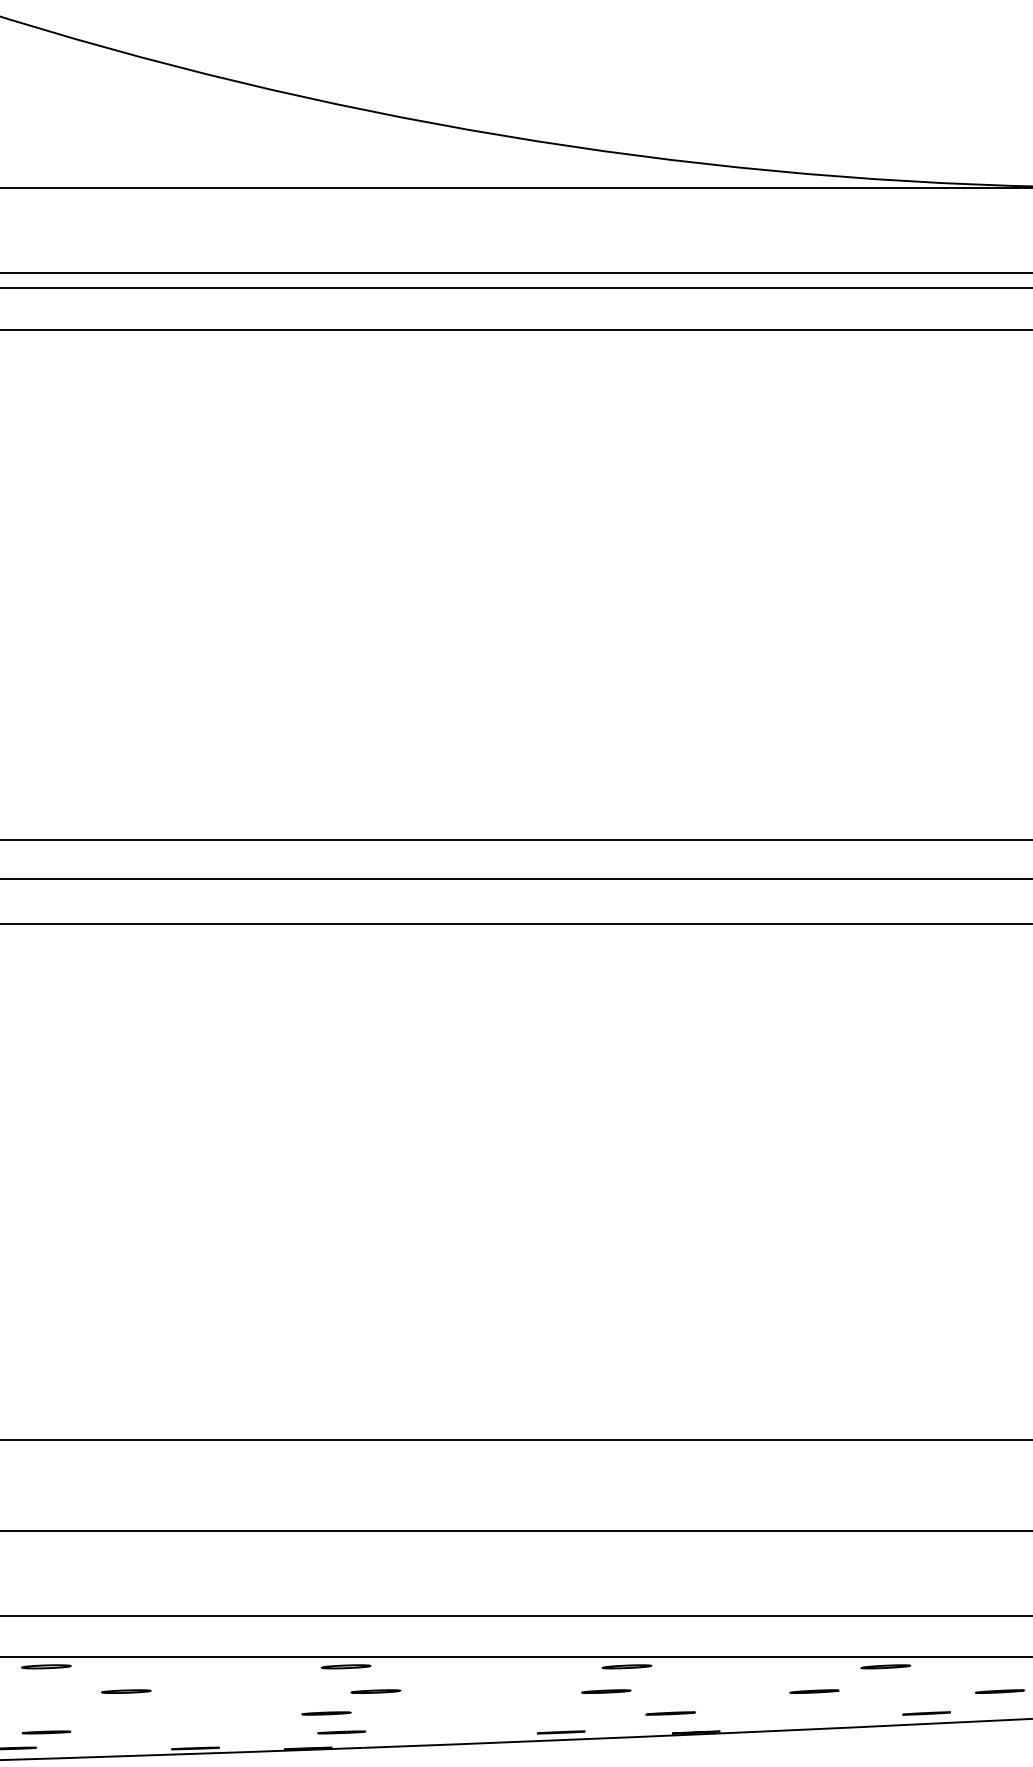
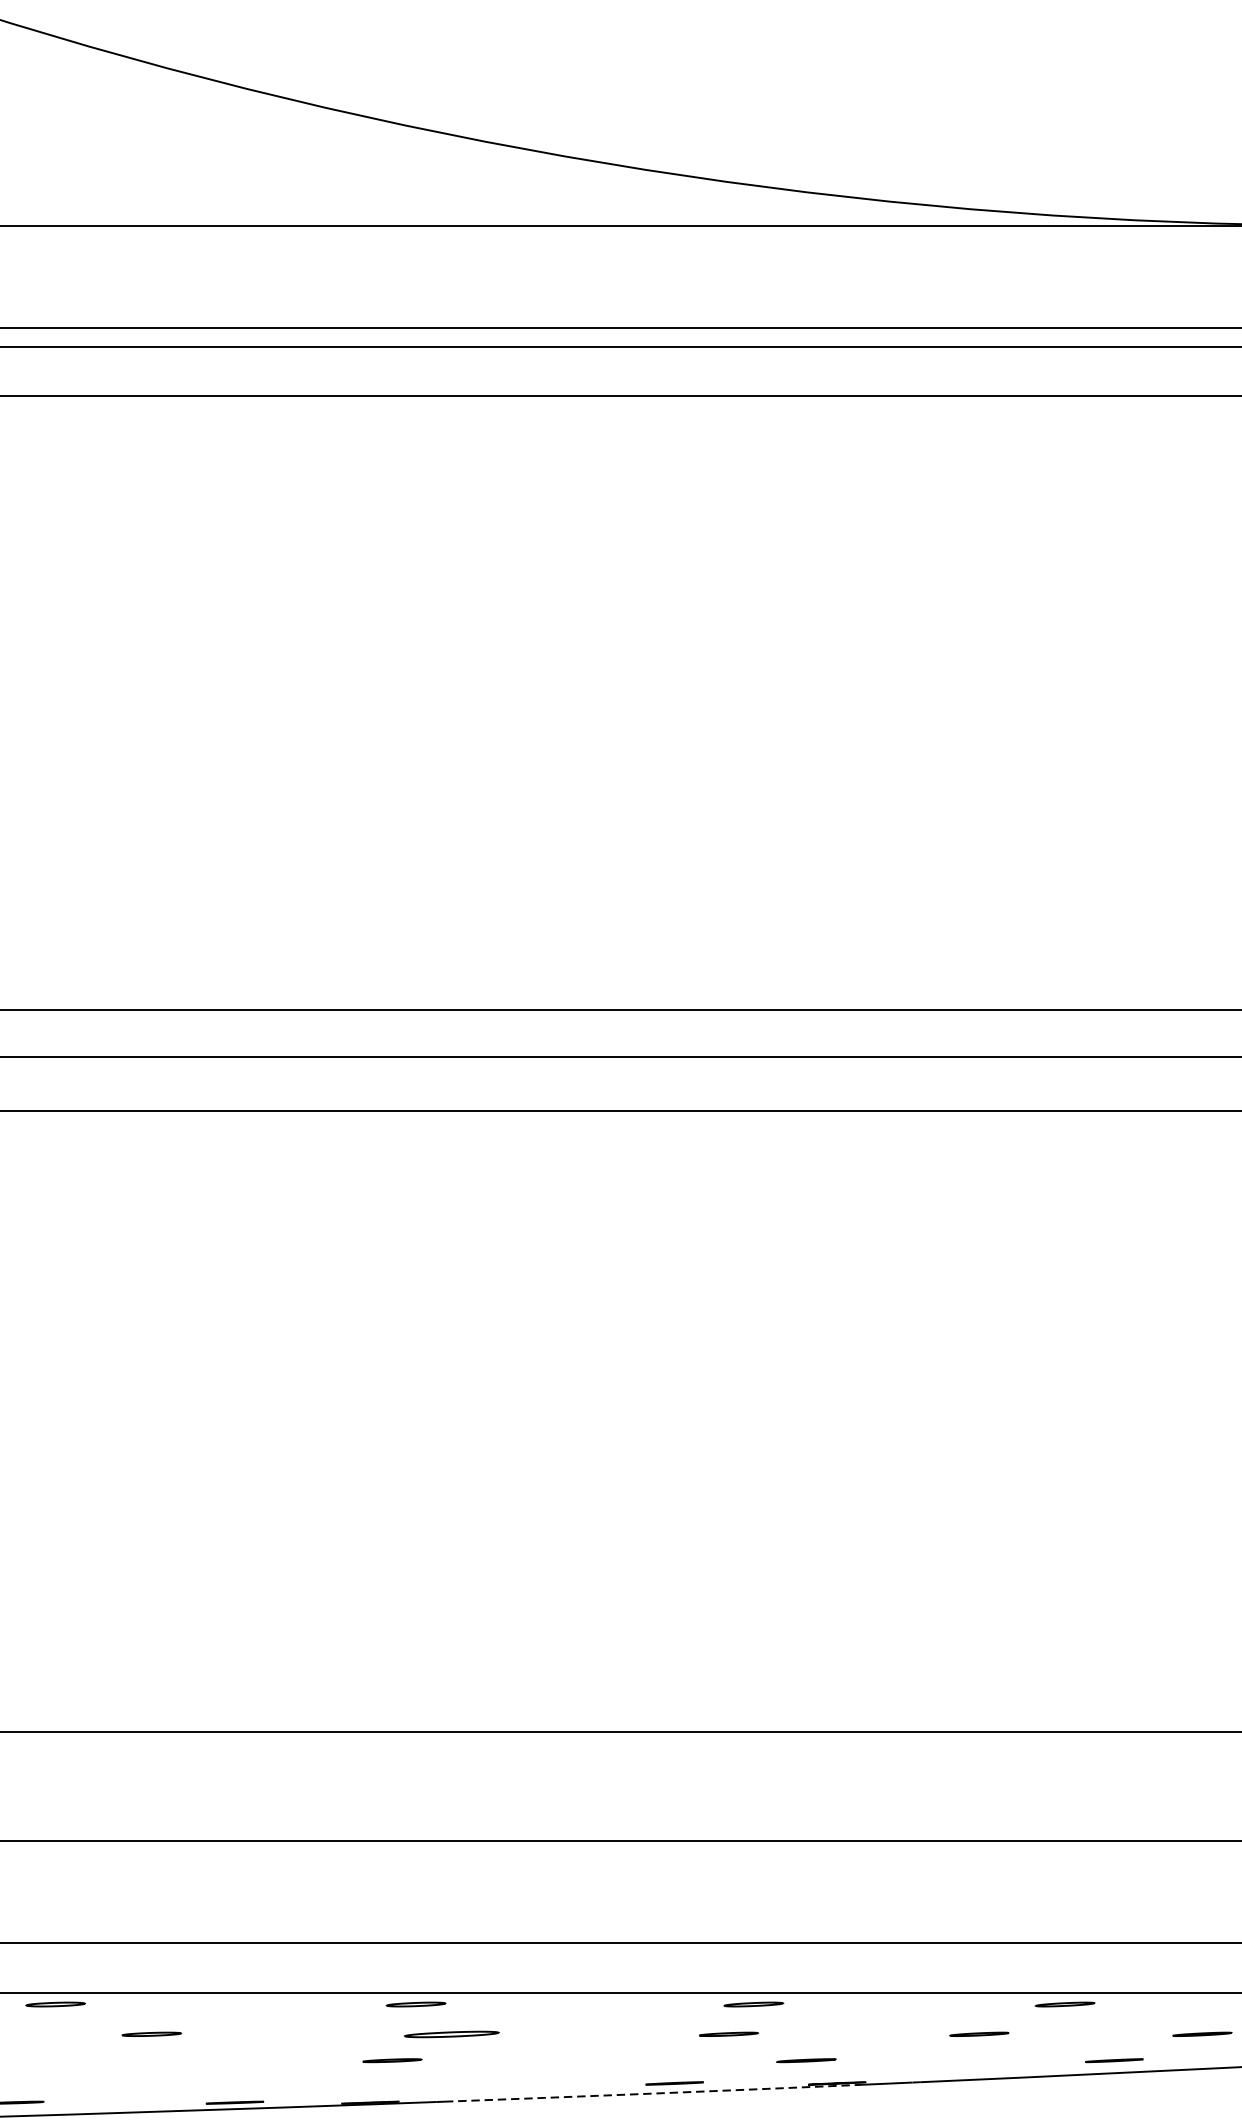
part: (375, 1691) -> (451, 2034), size x1.6
line: (46, 1732) -> (55, 2083), removed
line: (341, 1732) -> (410, 2083), removed
arc: (543, 1740) -> (653, 2093), solid -> dashed

